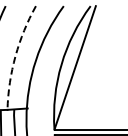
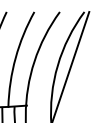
arc: (15, 56) -> (15, 58), dashed -> solid

